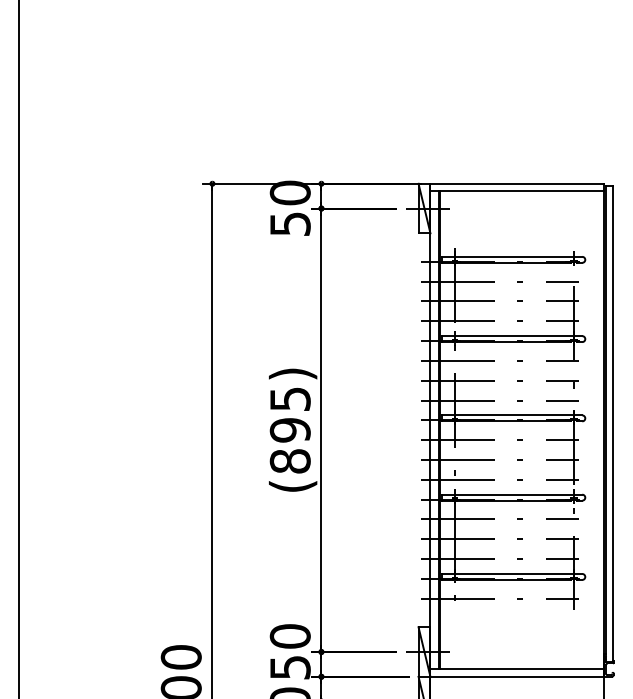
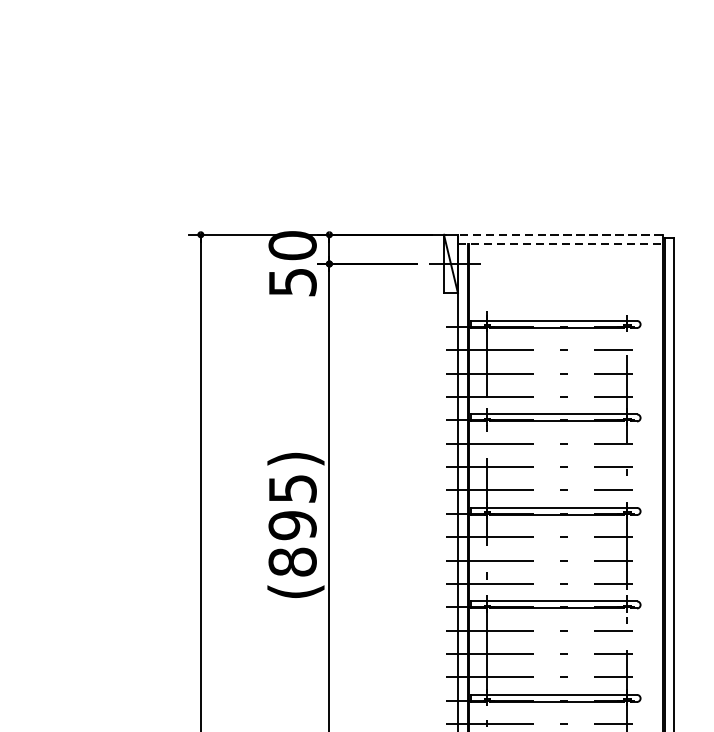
line: (517, 183) -> (560, 234), solid -> dashed
line: (517, 191) -> (560, 243), solid -> dashed

